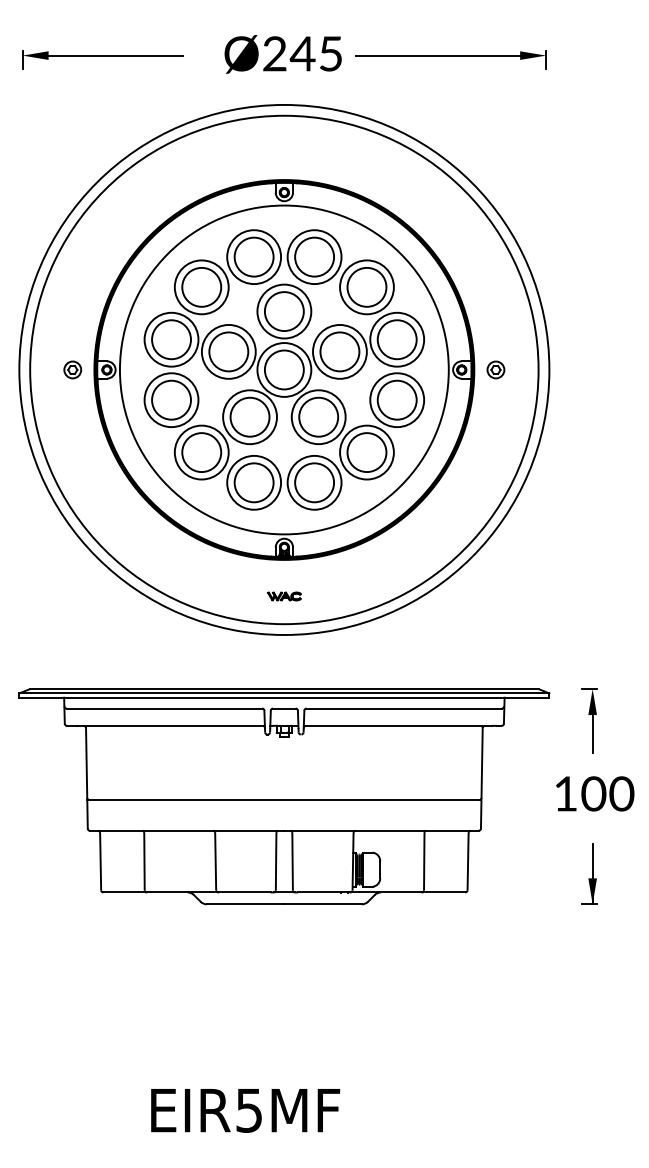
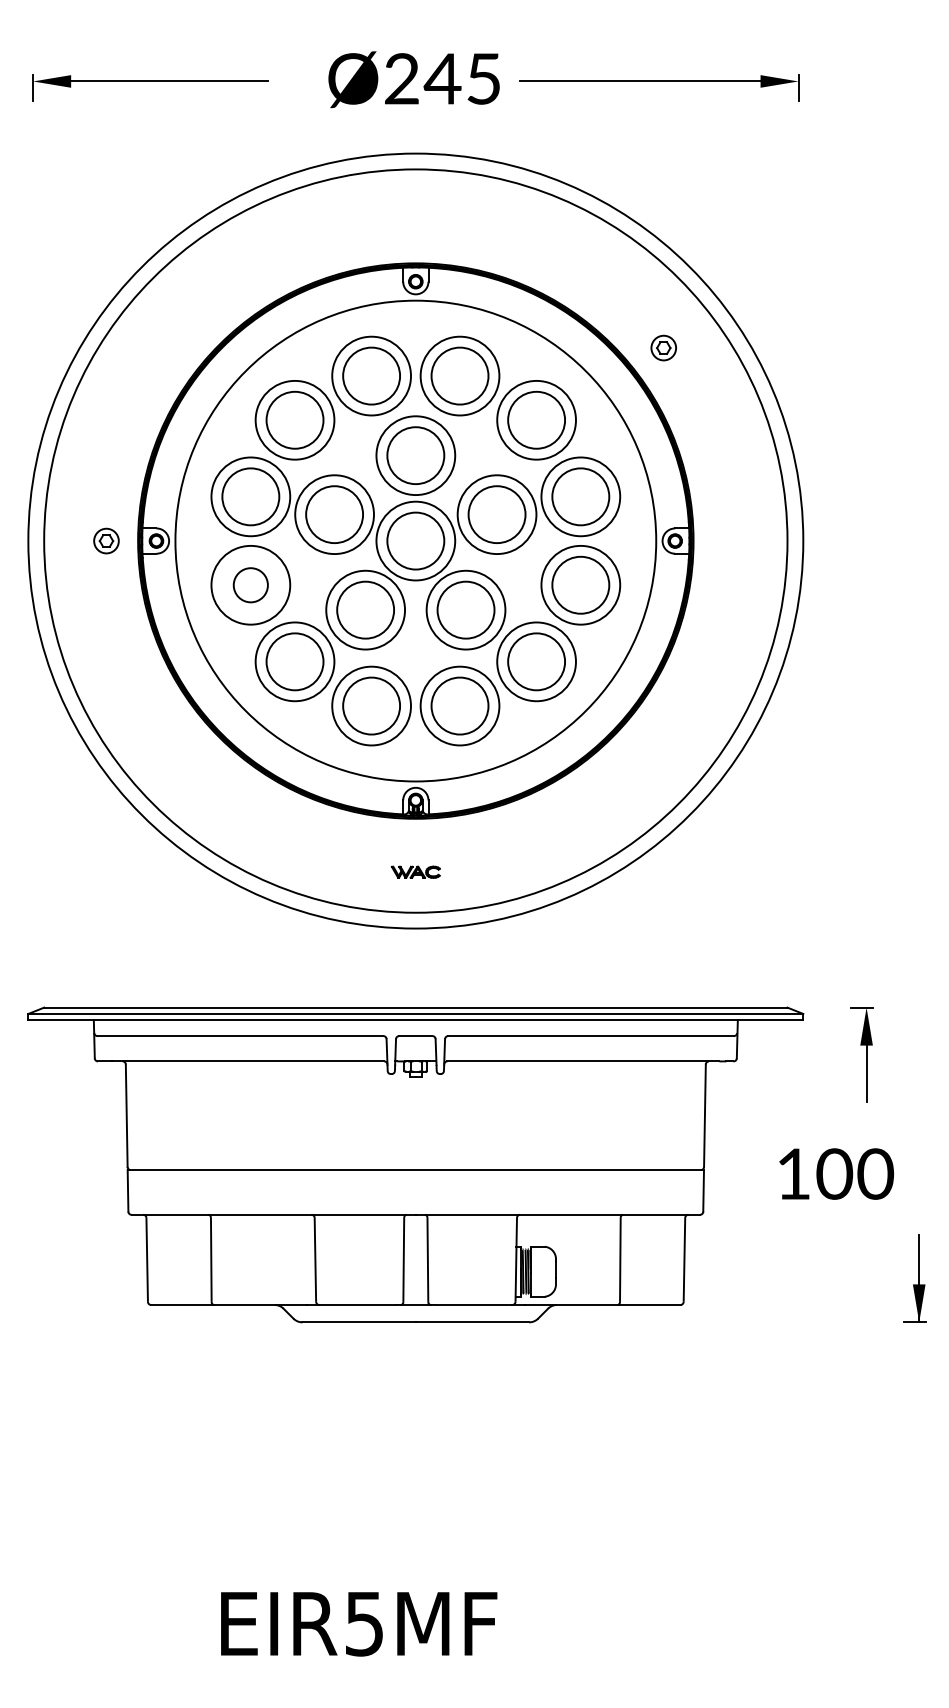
part: (495, 369) -> (663, 347), moved
circle: (171, 399) -> (250, 584), size x0.6
text: (595, 793) -> (837, 1173), moved
part: (589, 873) -> (914, 1277), moved

